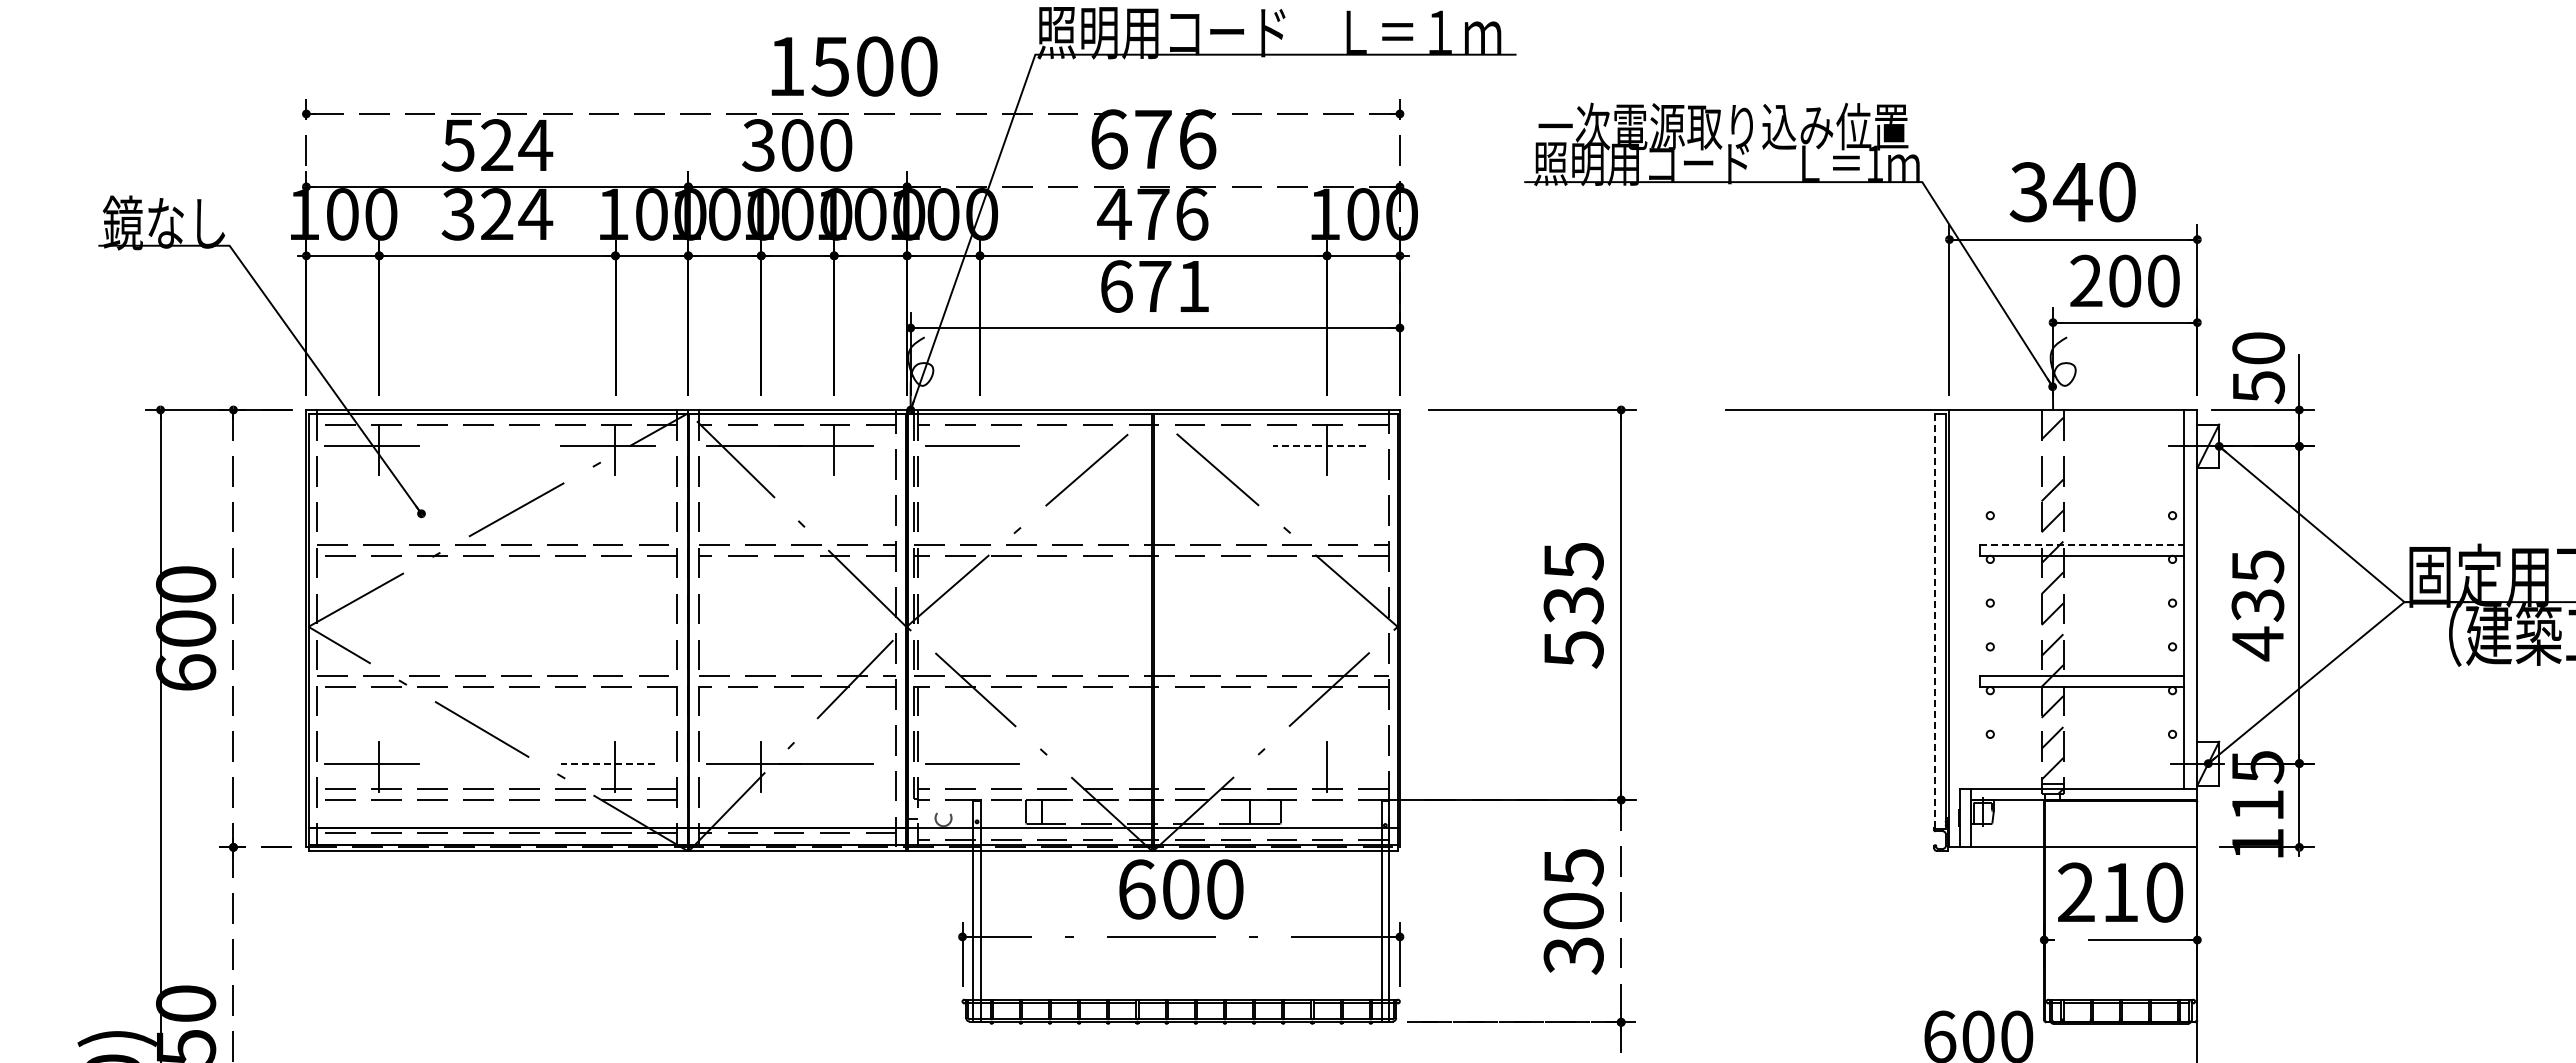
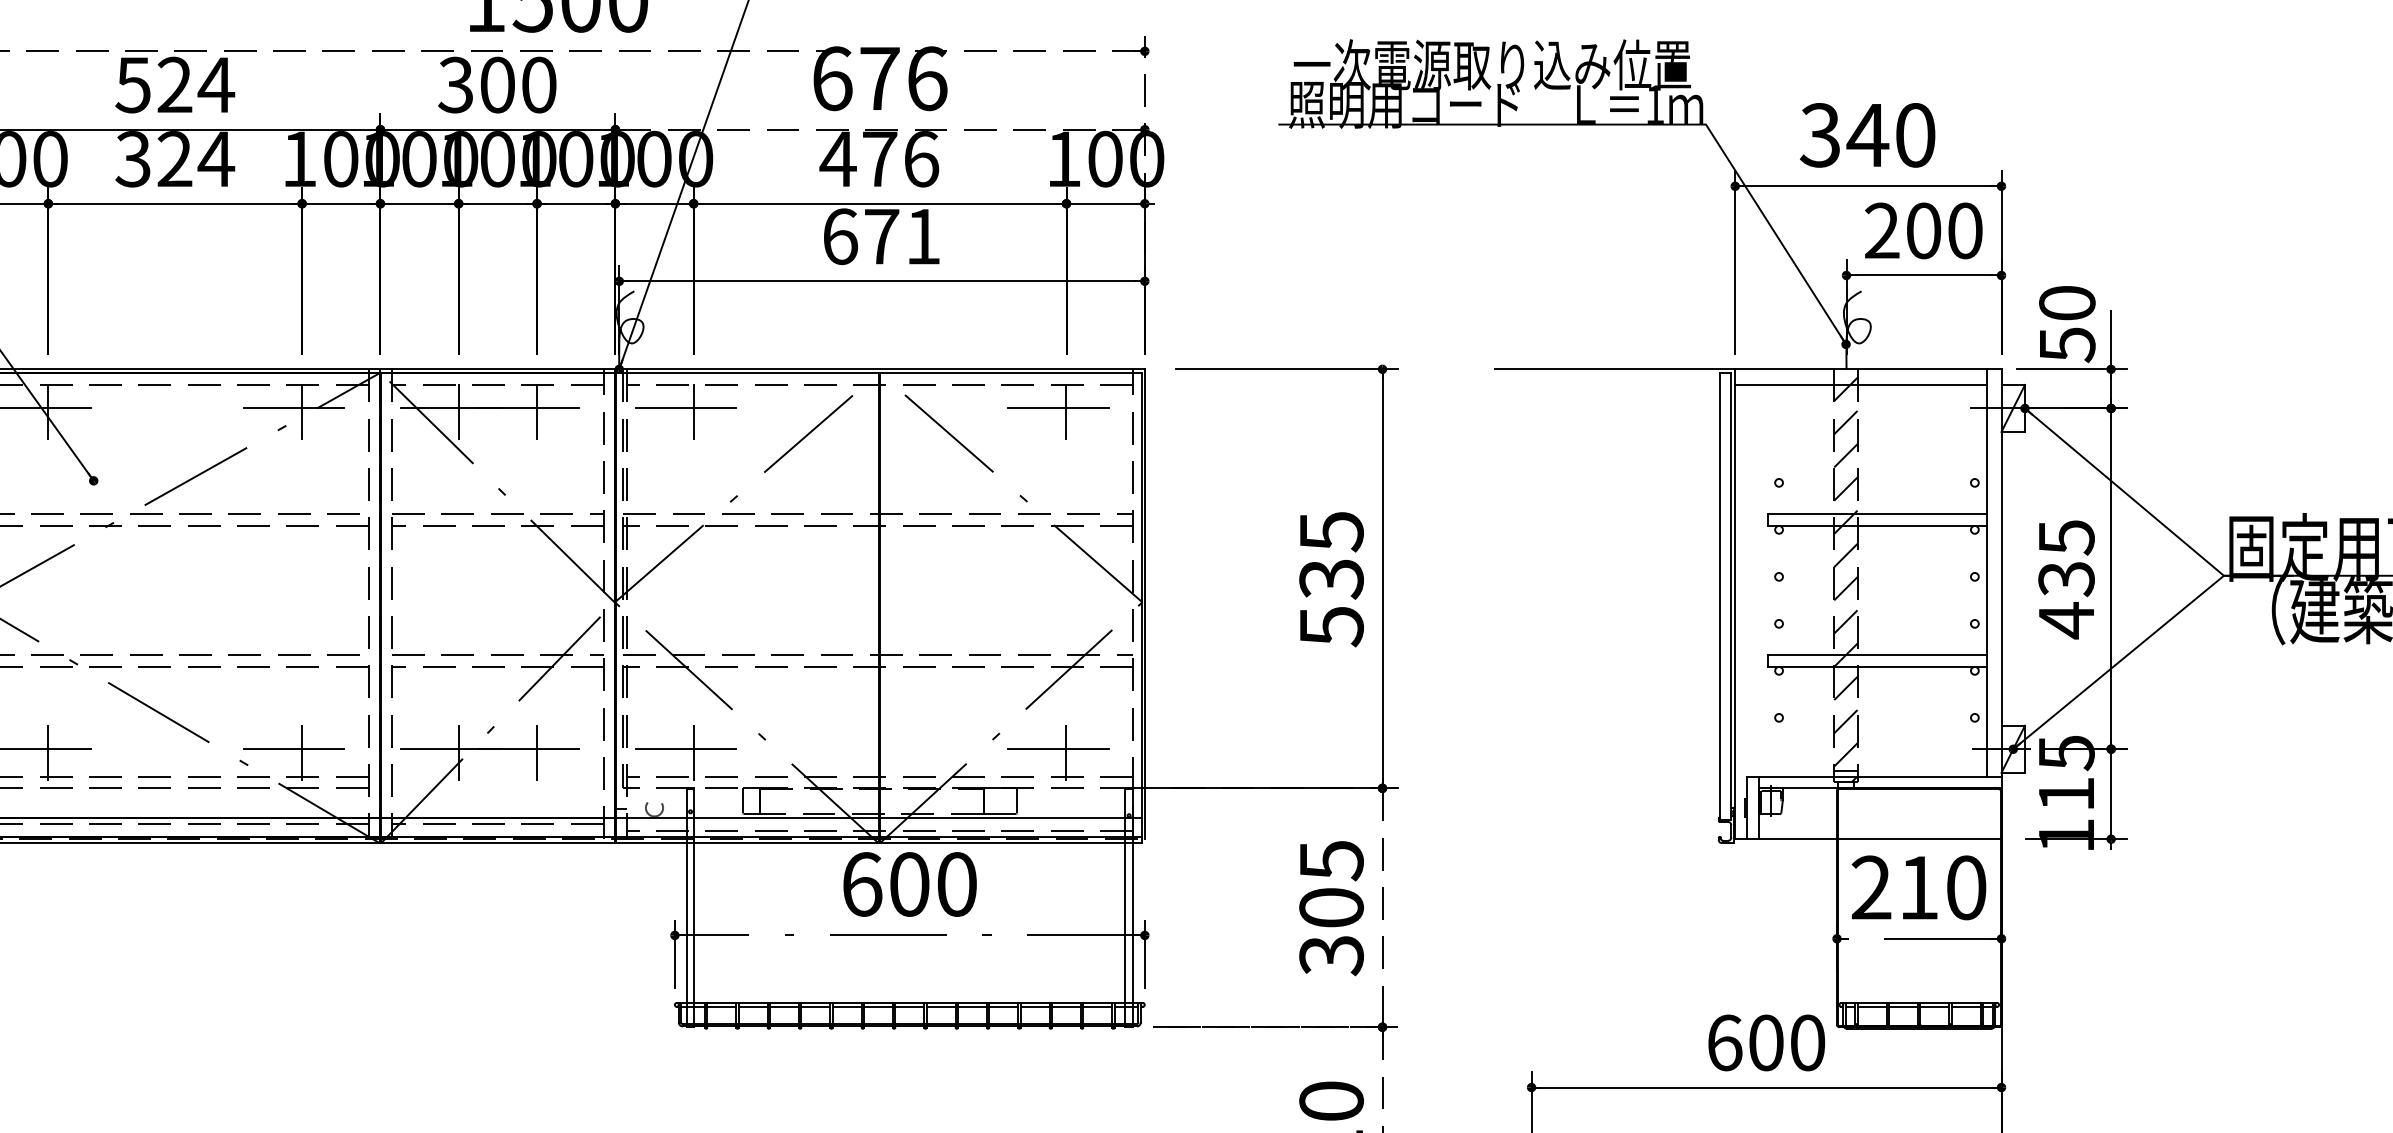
line: (2066, 424) -> (1860, 384), added
line: (1319, 446) -> (1058, 408), dashed -> solid
line: (761, 449) -> (458, 411), added
line: (979, 449) -> (693, 411), added
line: (2052, 459) -> (1845, 422), added
line: (2082, 544) -> (1878, 513), dashed -> solid
line: (1934, 621) -> (1719, 596), dashed -> solid
line: (608, 763) -> (294, 749), dashed -> solid
line: (1319, 763) -> (1058, 749), added
line: (834, 766) -> (537, 752), added
line: (979, 766) -> (693, 752), added

